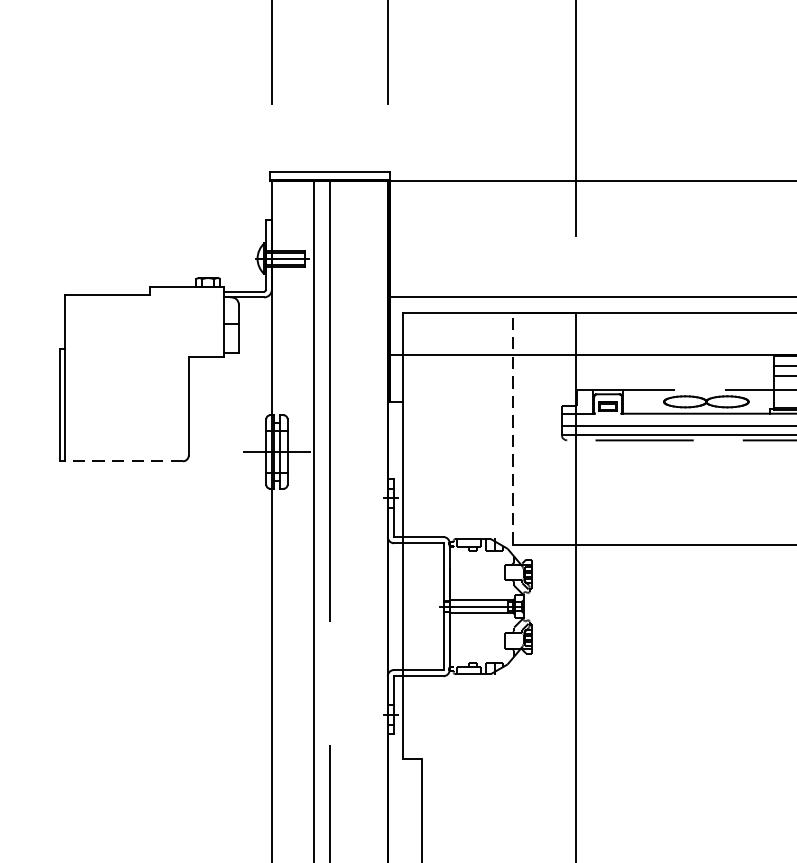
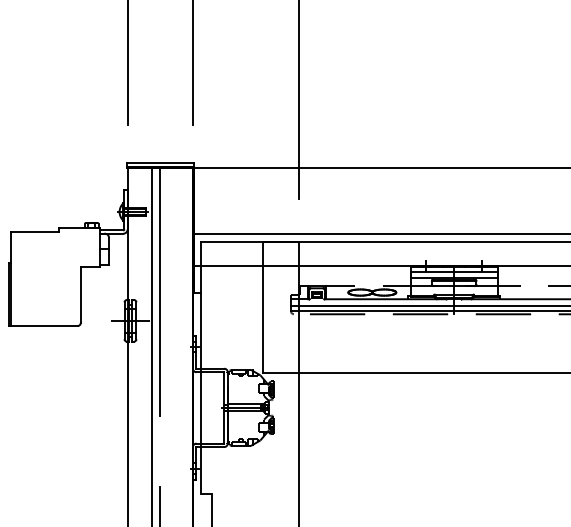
line: (513, 428) -> (263, 307), dashed -> solid
line: (122, 462) -> (43, 326), dashed -> solid

